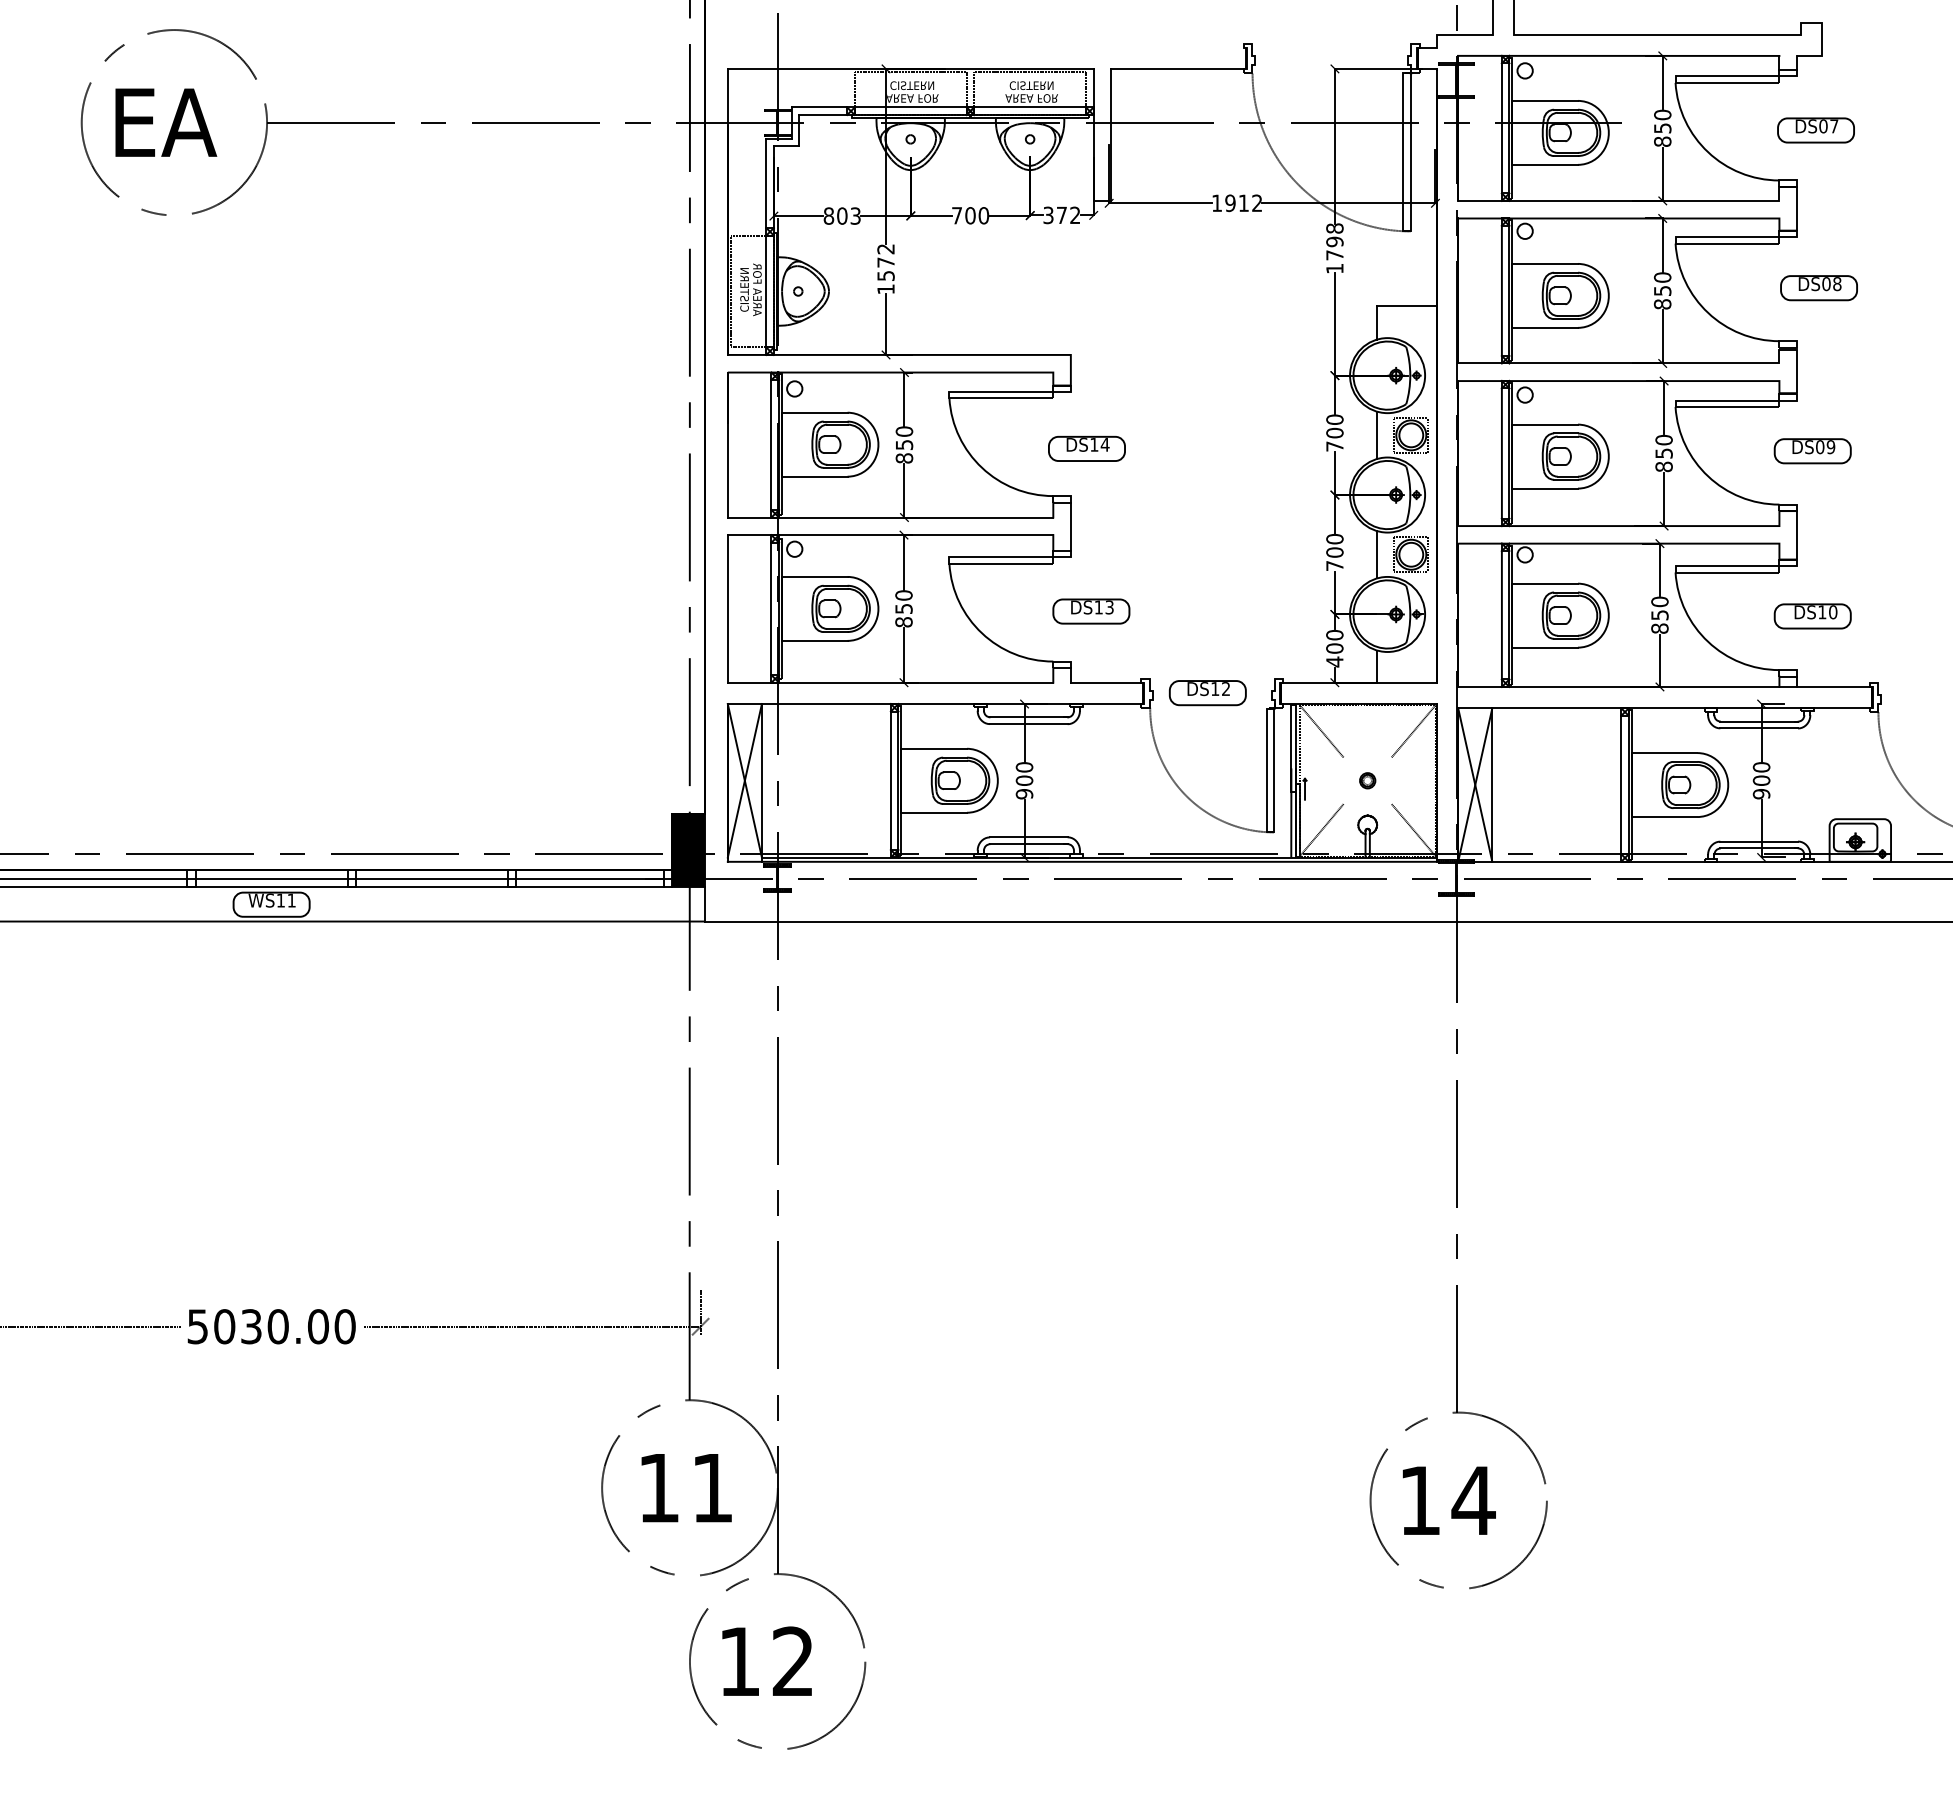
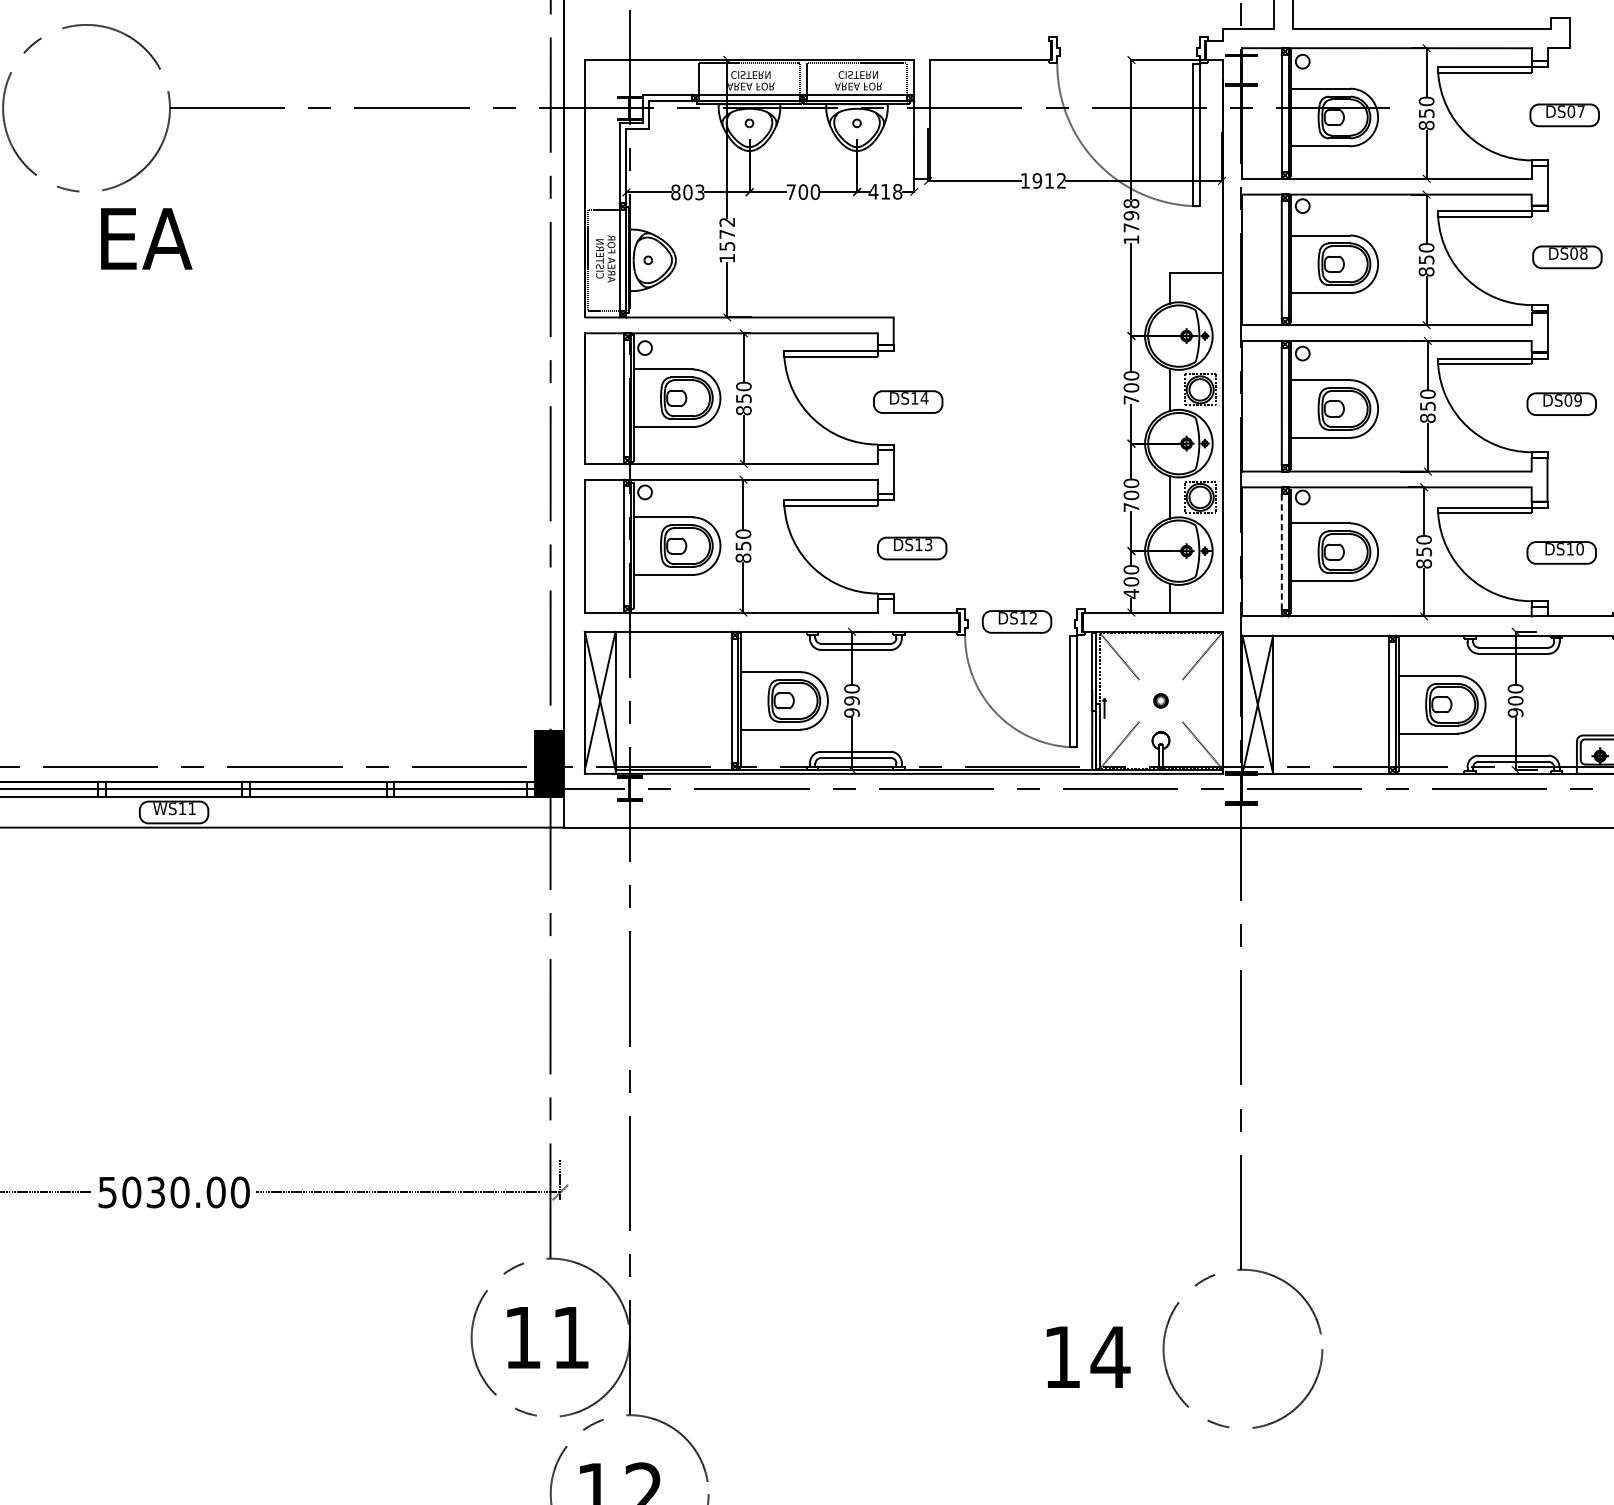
text: (166, 122) -> (146, 238), moved
text: (1061, 215) -> (885, 191), 372 -> 418
line: (1501, 614) -> (1281, 551), solid -> dashed
text: (1024, 780) -> (851, 700), 900 -> 990
text: (1448, 1500) -> (1087, 1357), moved

